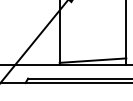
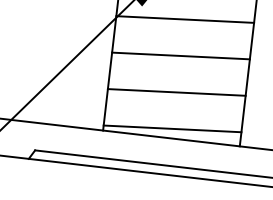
line: (92, 7) -> (184, 19), added
line: (92, 24) -> (180, 54), added
line: (92, 42) -> (175, 91), added

